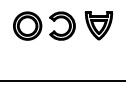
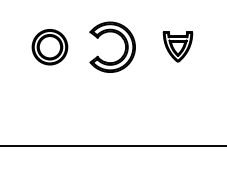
part: (27, 25) -> (49, 46), size x0.7
part: (98, 25) -> (177, 46), size x0.6

